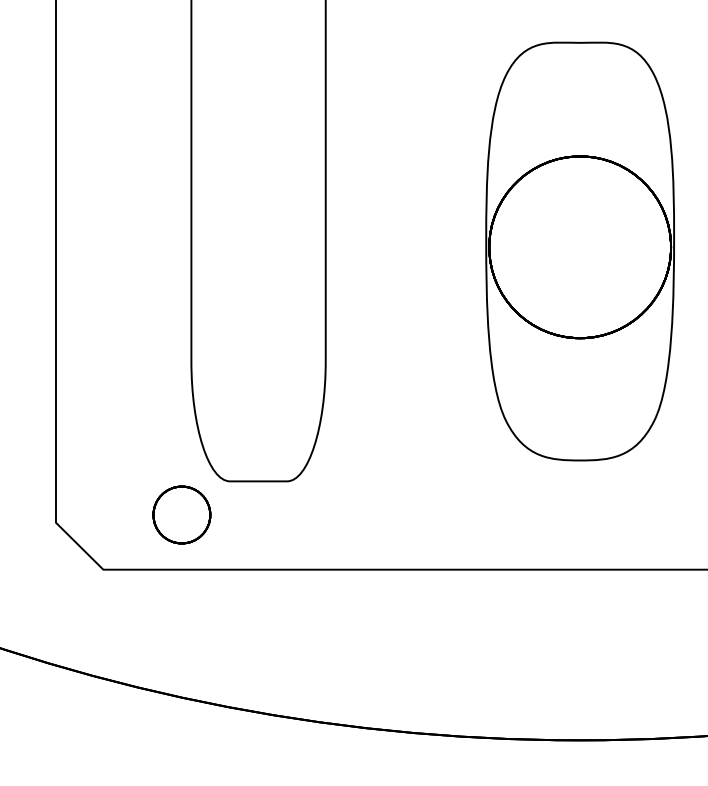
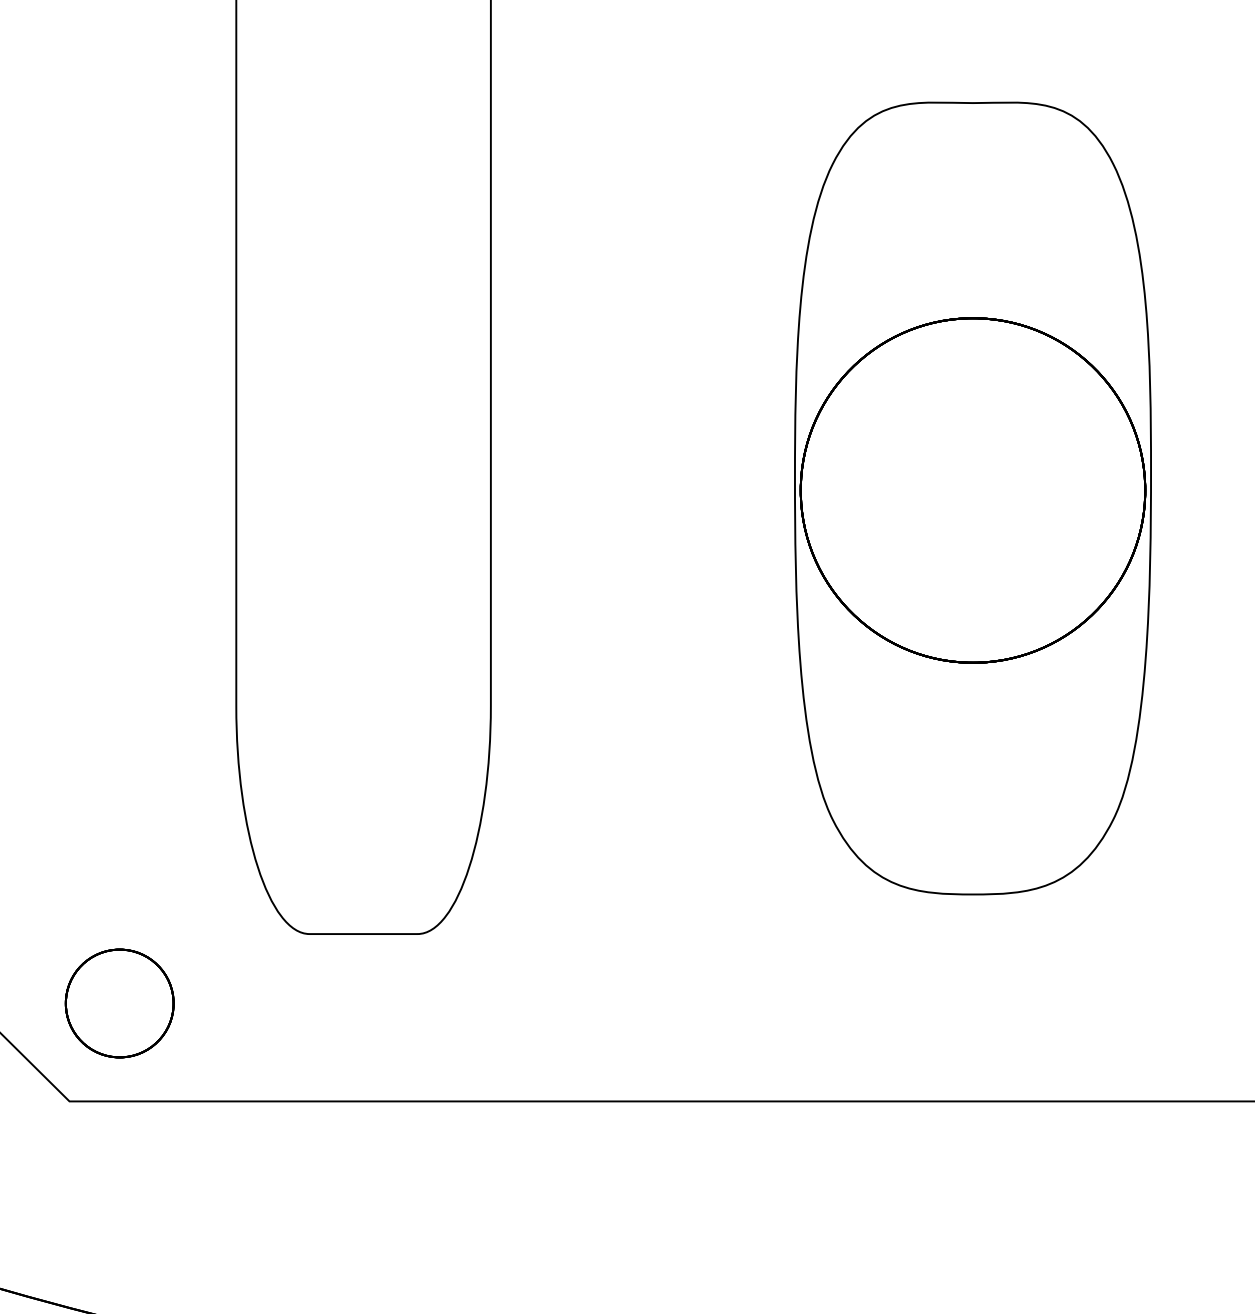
part: (181, 514) -> (118, 1002), moved

